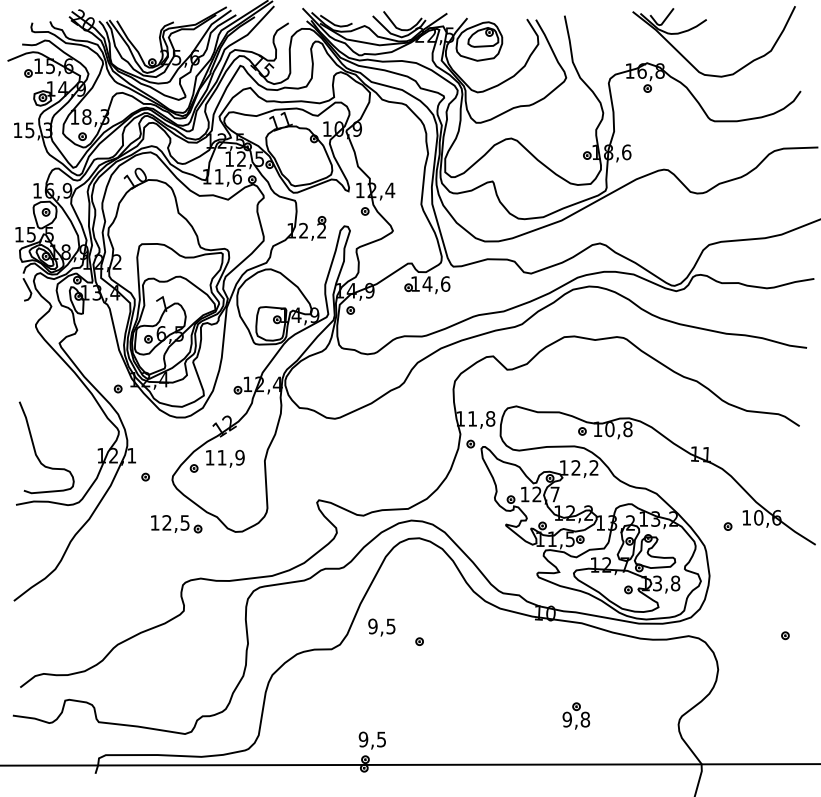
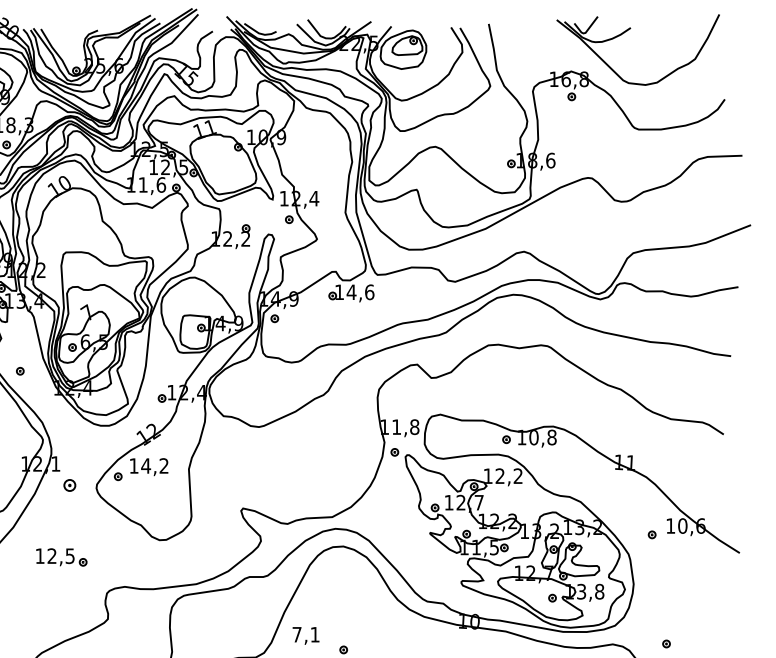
part: (117, 388) -> (19, 370), moved
text: (230, 457) -> (154, 465), 11,9 -> 14,2
part: (145, 476) -> (69, 484), size x1.6
part: (176, 524) -> (61, 557), moved
text: (381, 626) -> (305, 634), 9,5 -> 7,1
part: (785, 635) -> (666, 643), moved

